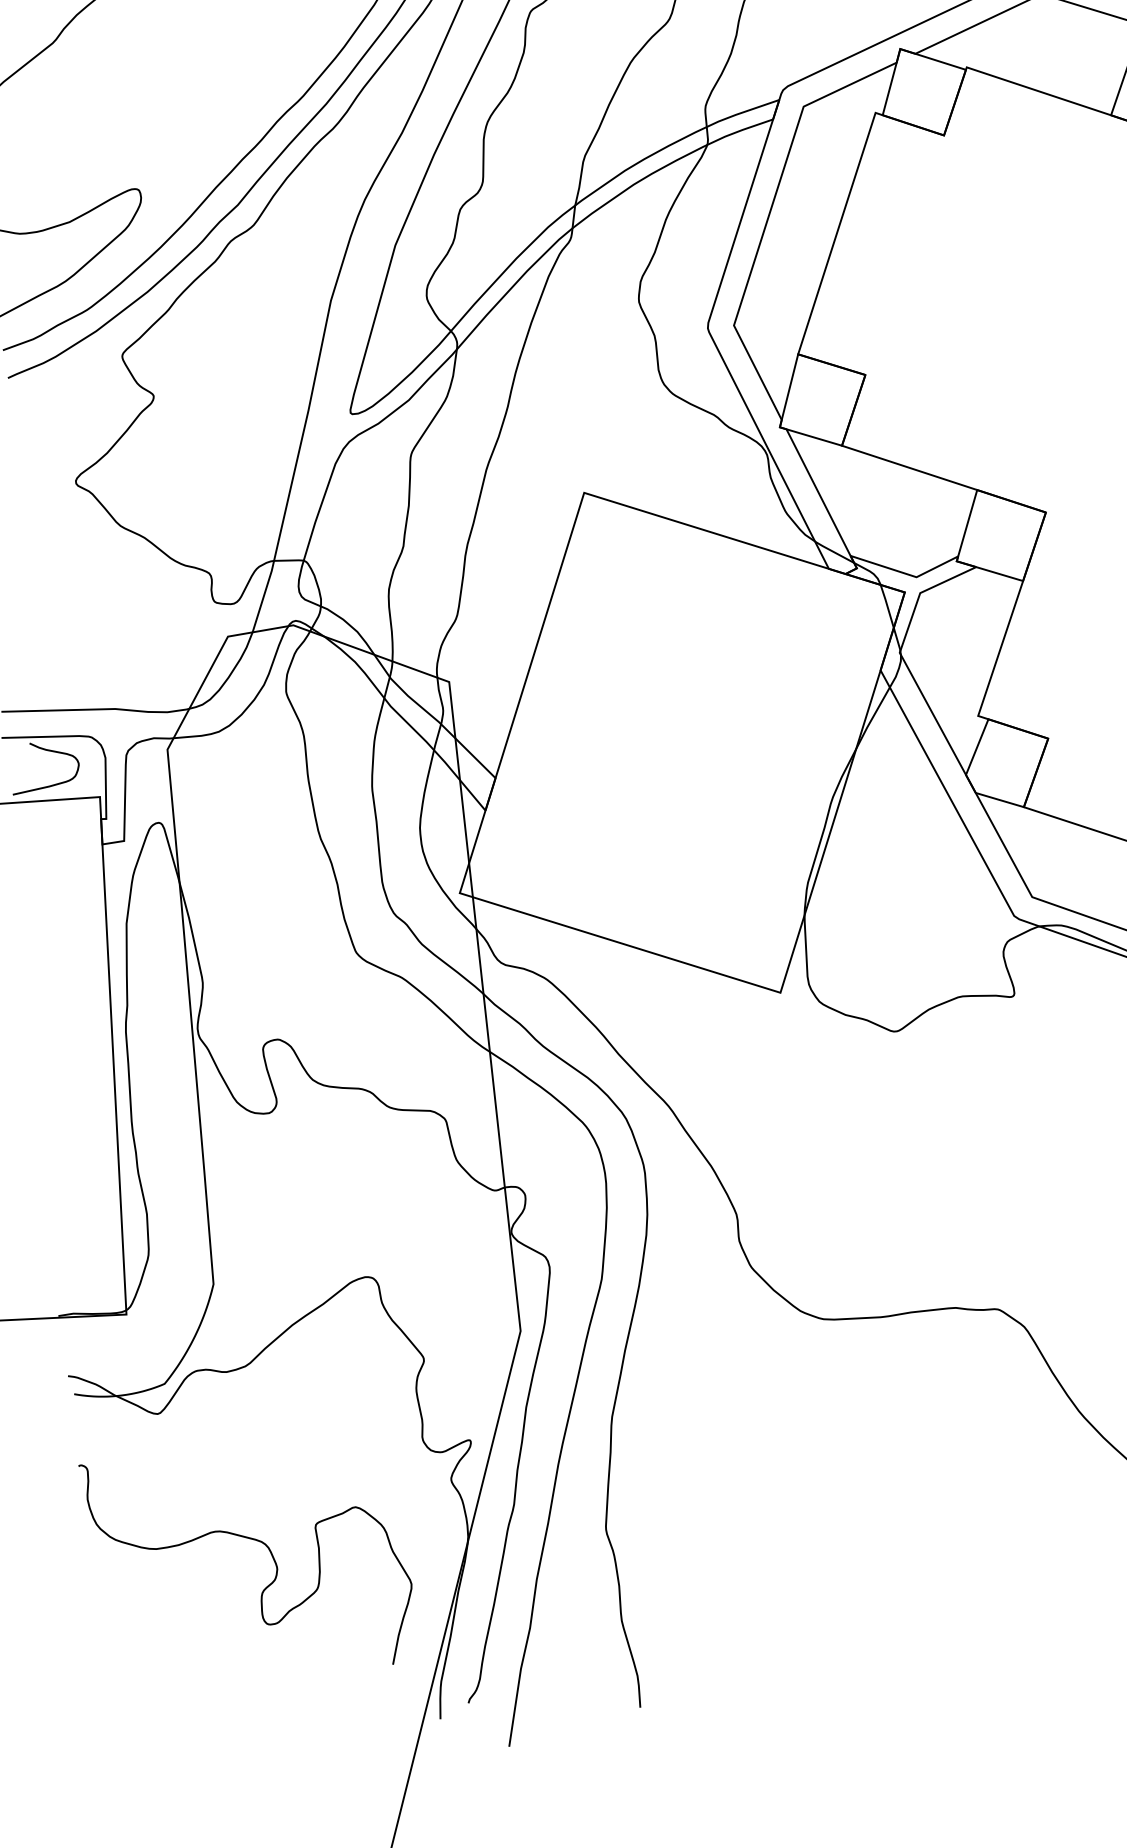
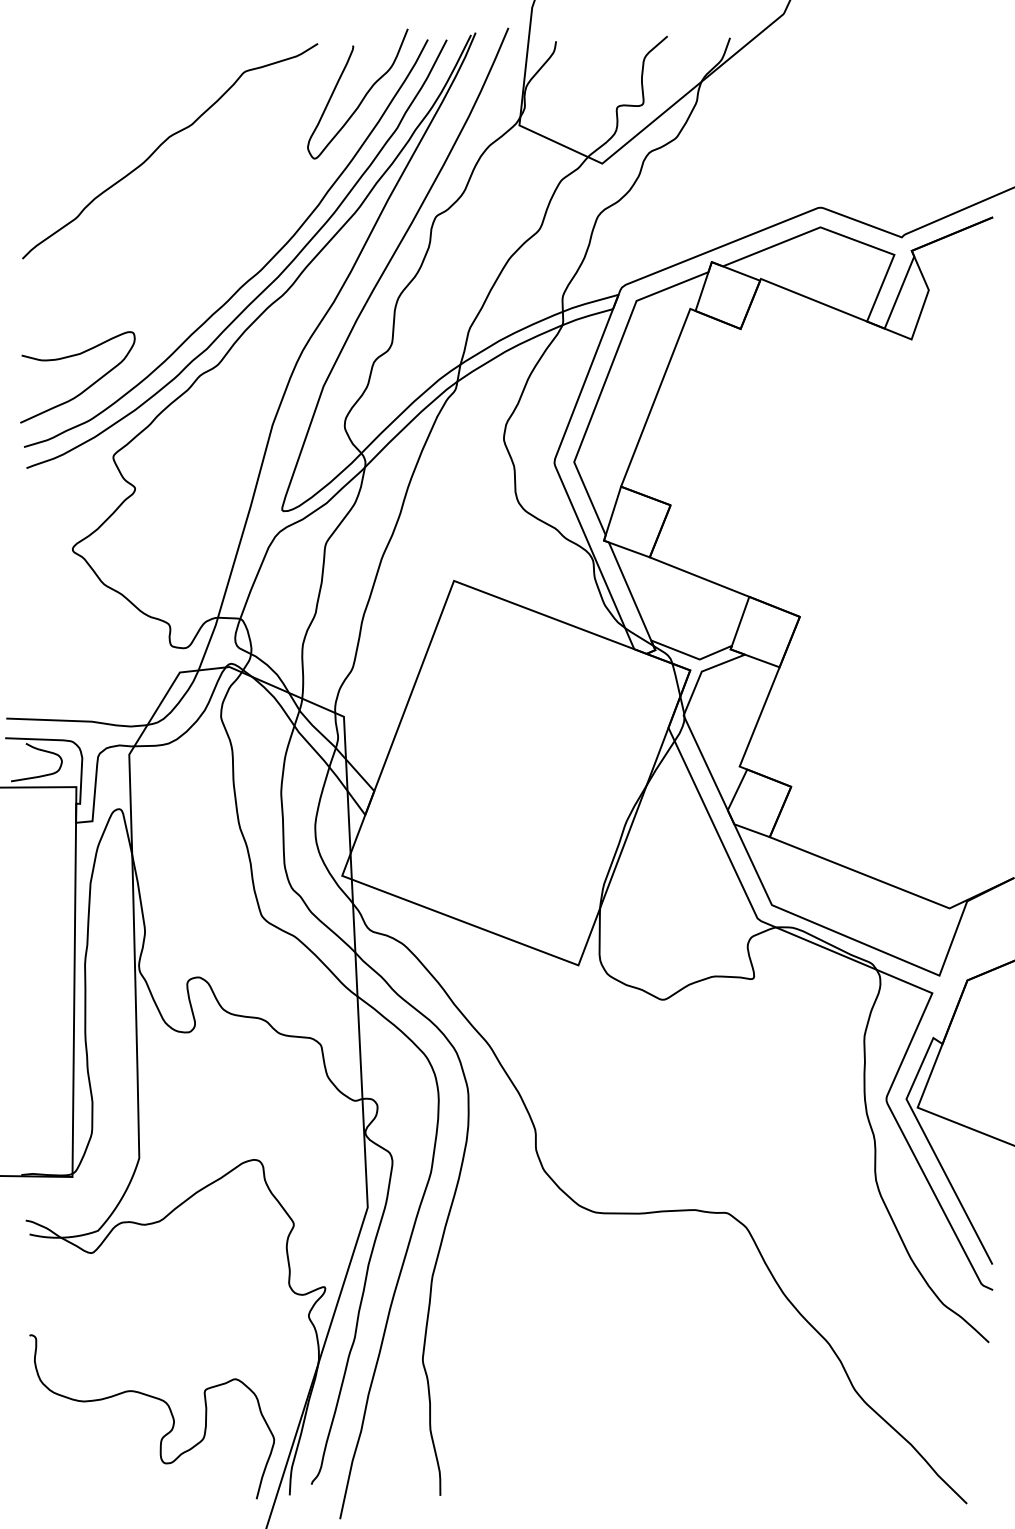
curve: (252, 1540) -> (156, 1399), moved

